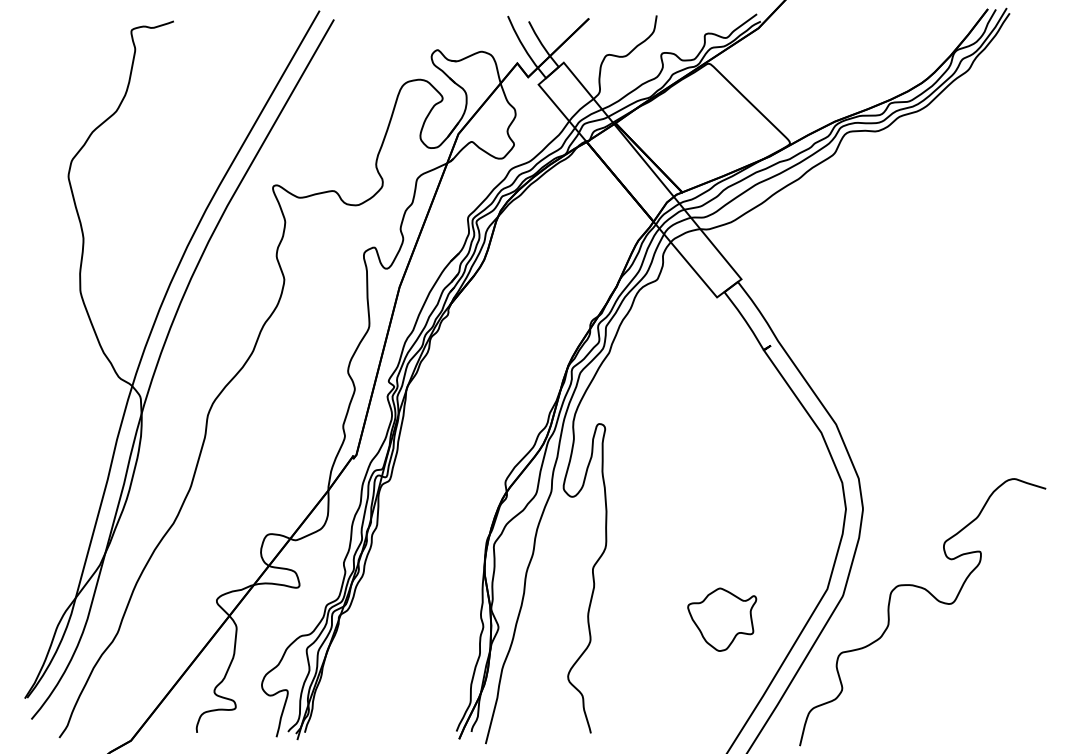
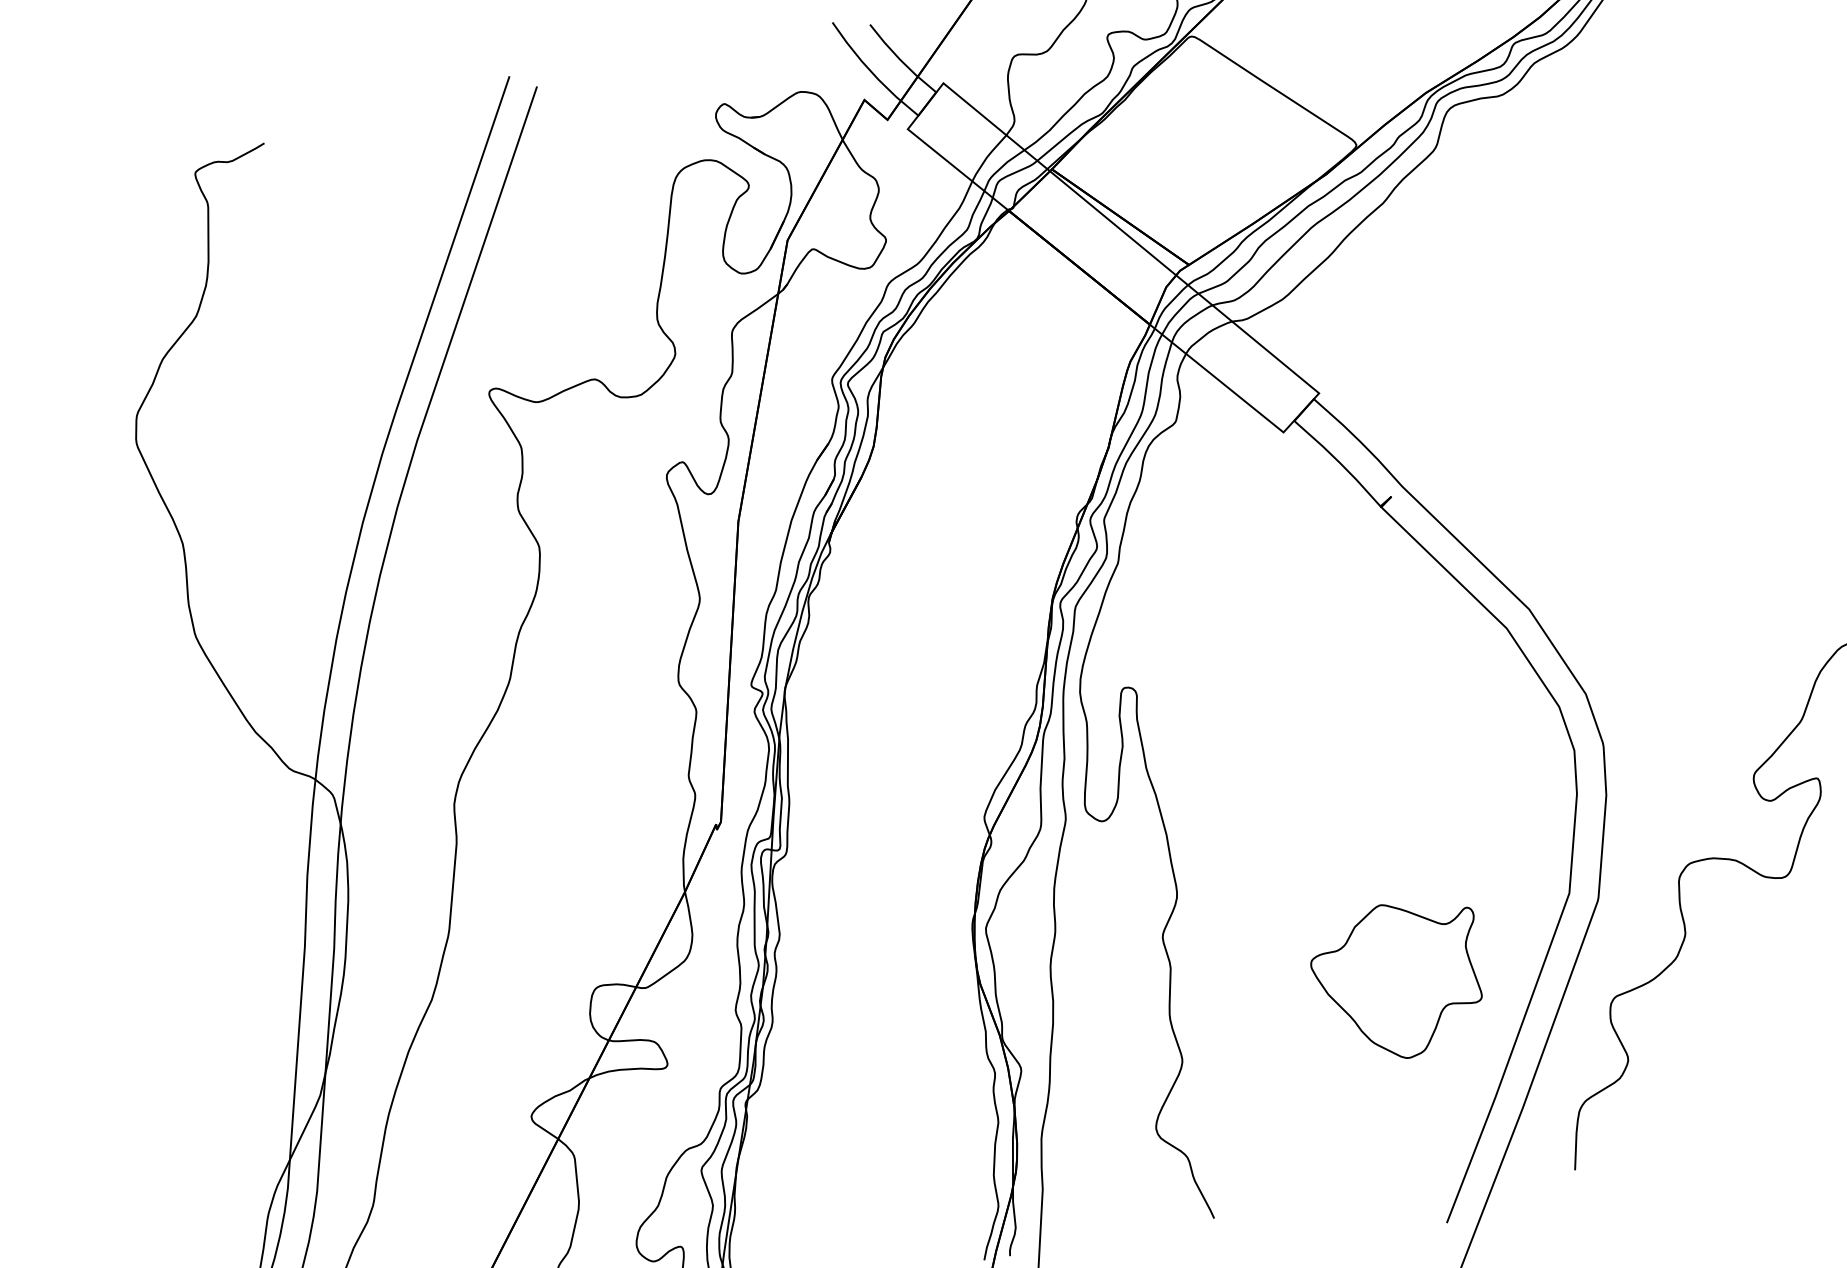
part: (721, 619) -> (1398, 980), size x1.43

